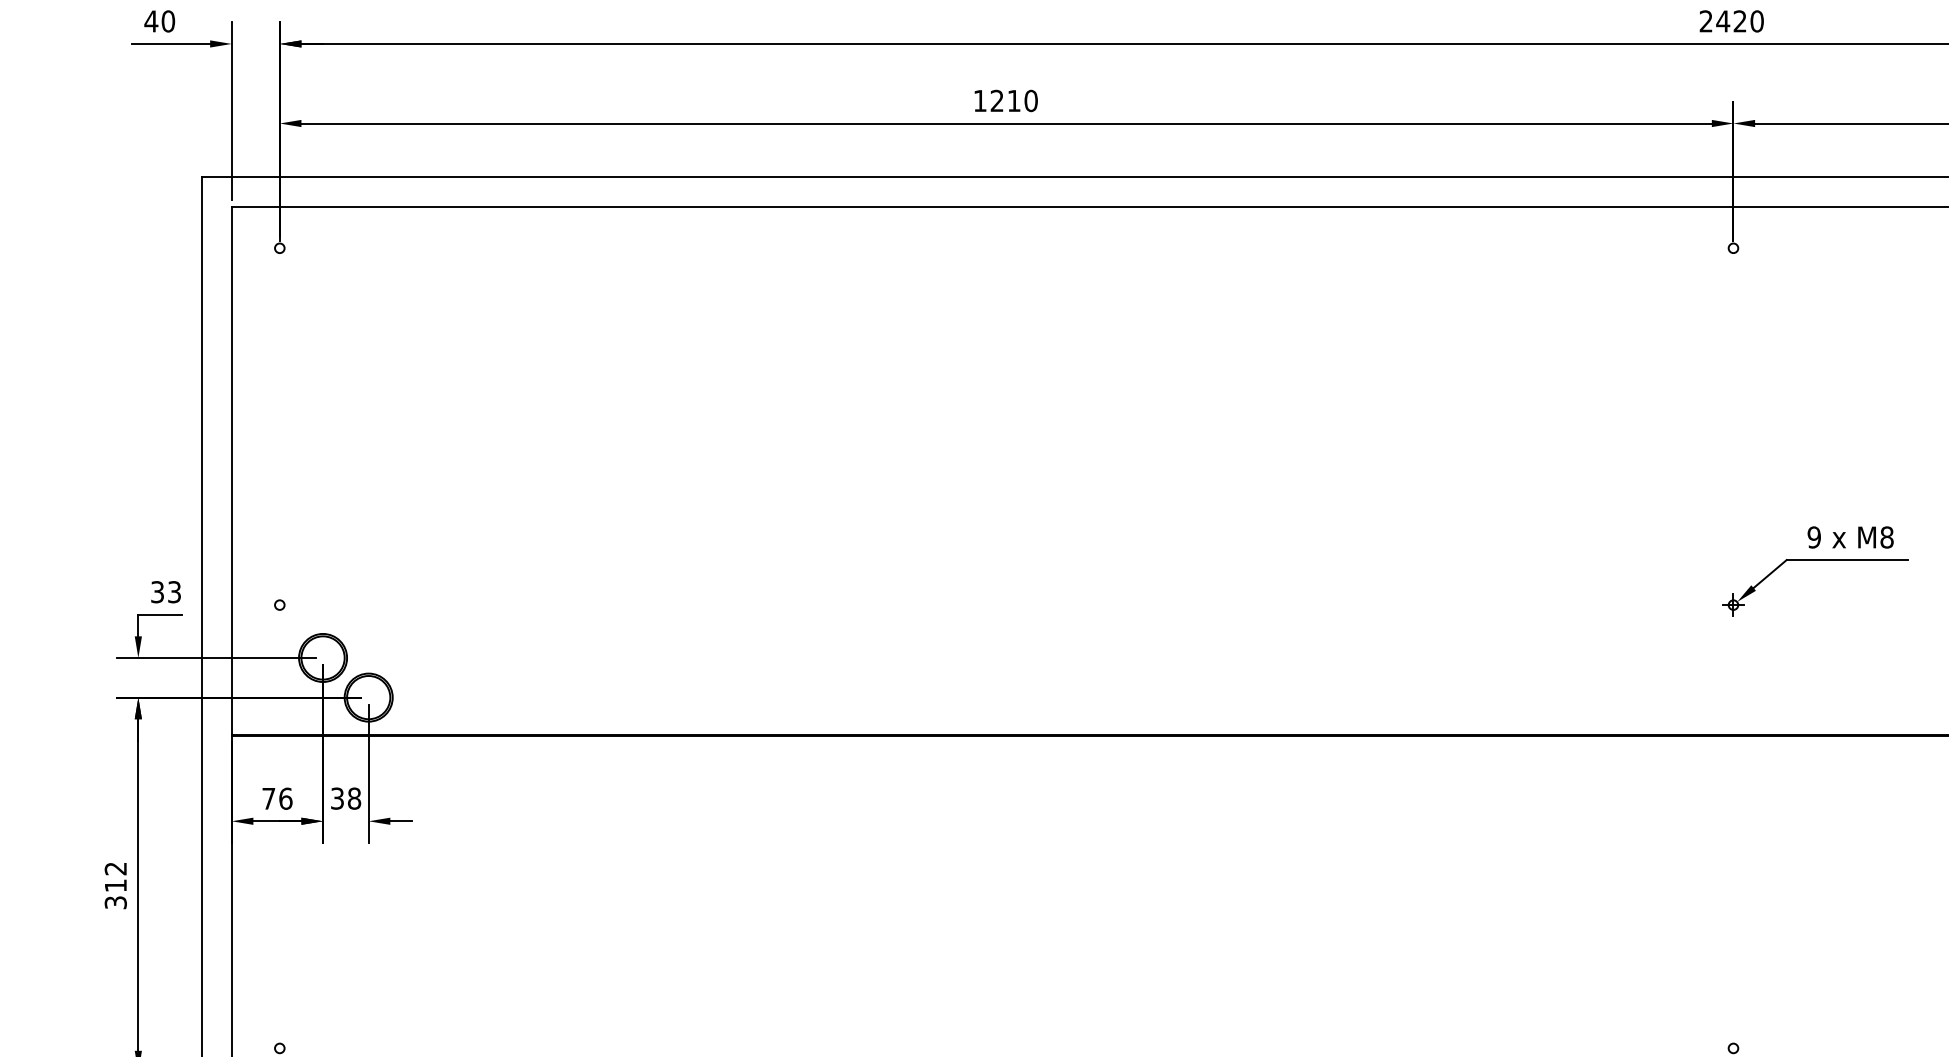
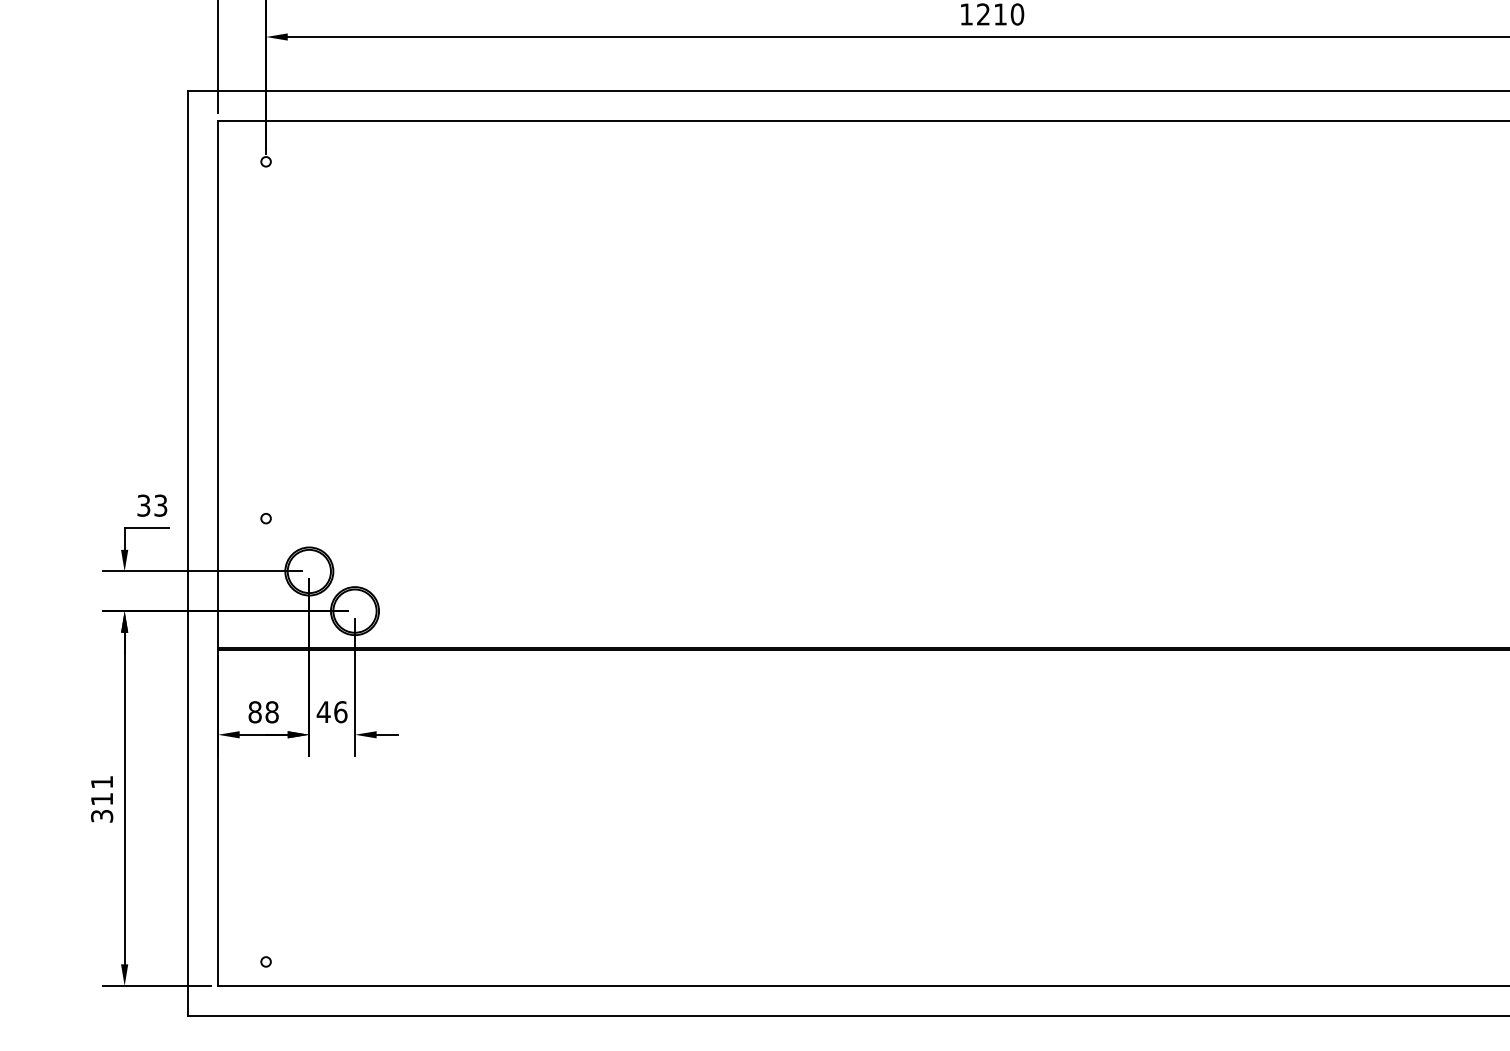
text: (277, 798) -> (263, 712), 76 -> 88
text: (345, 798) -> (331, 712), 38 -> 46
text: (115, 868) -> (101, 782), 312 -> 311

